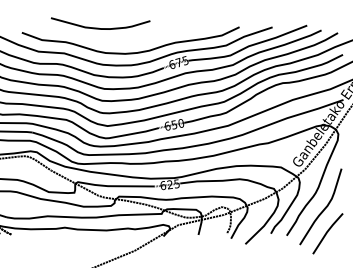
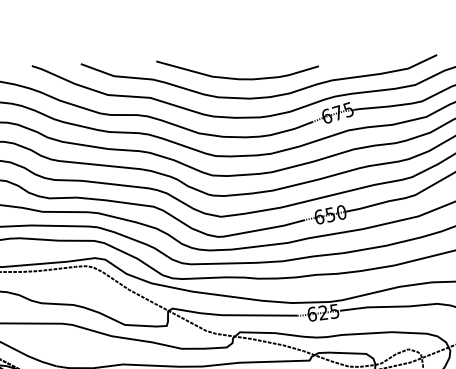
curve: (98, 27) -> (234, 76), moved

